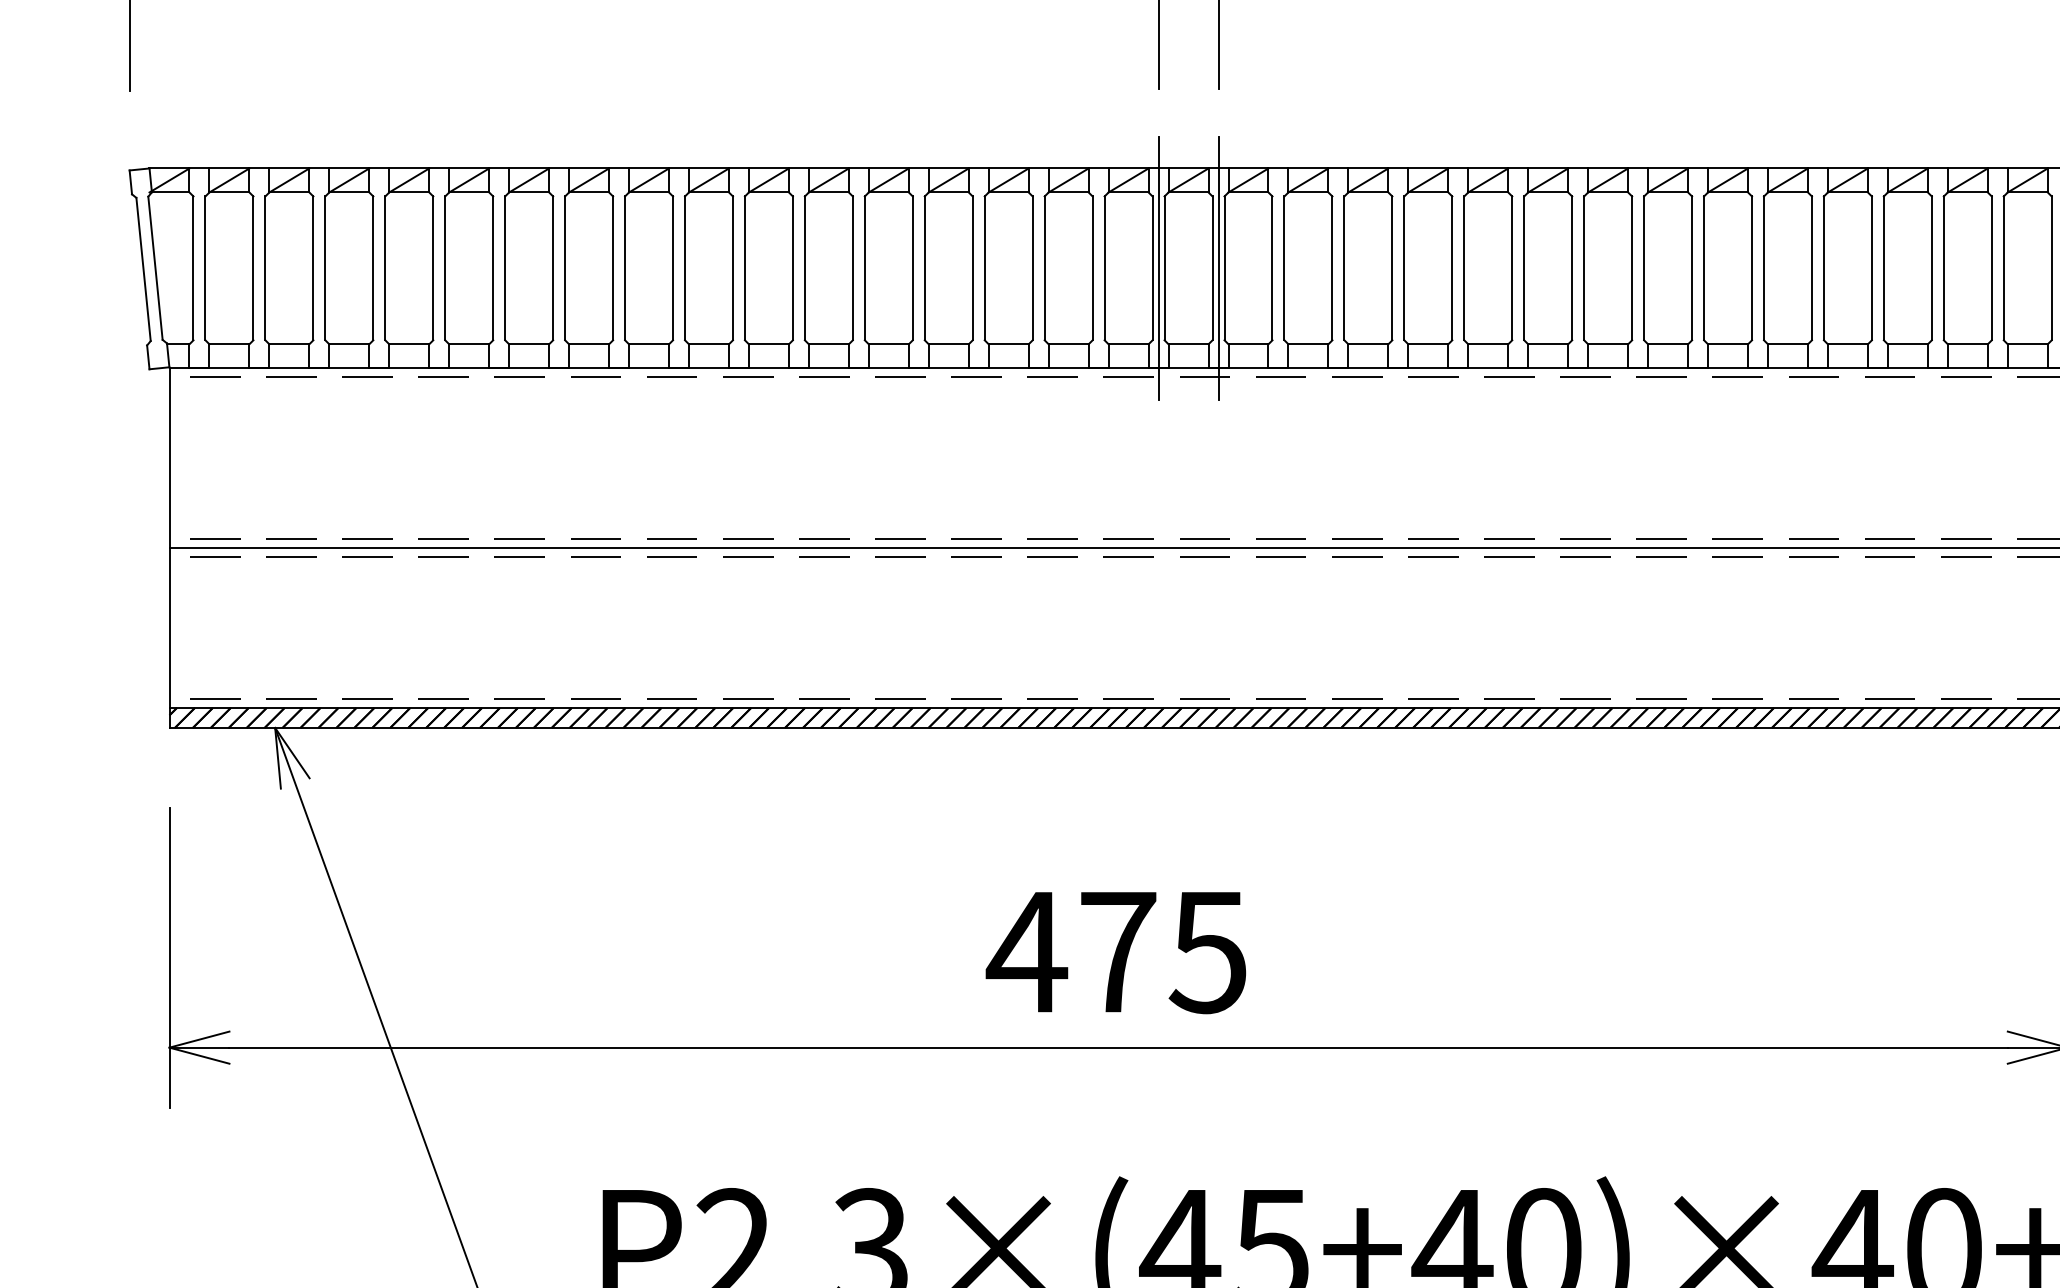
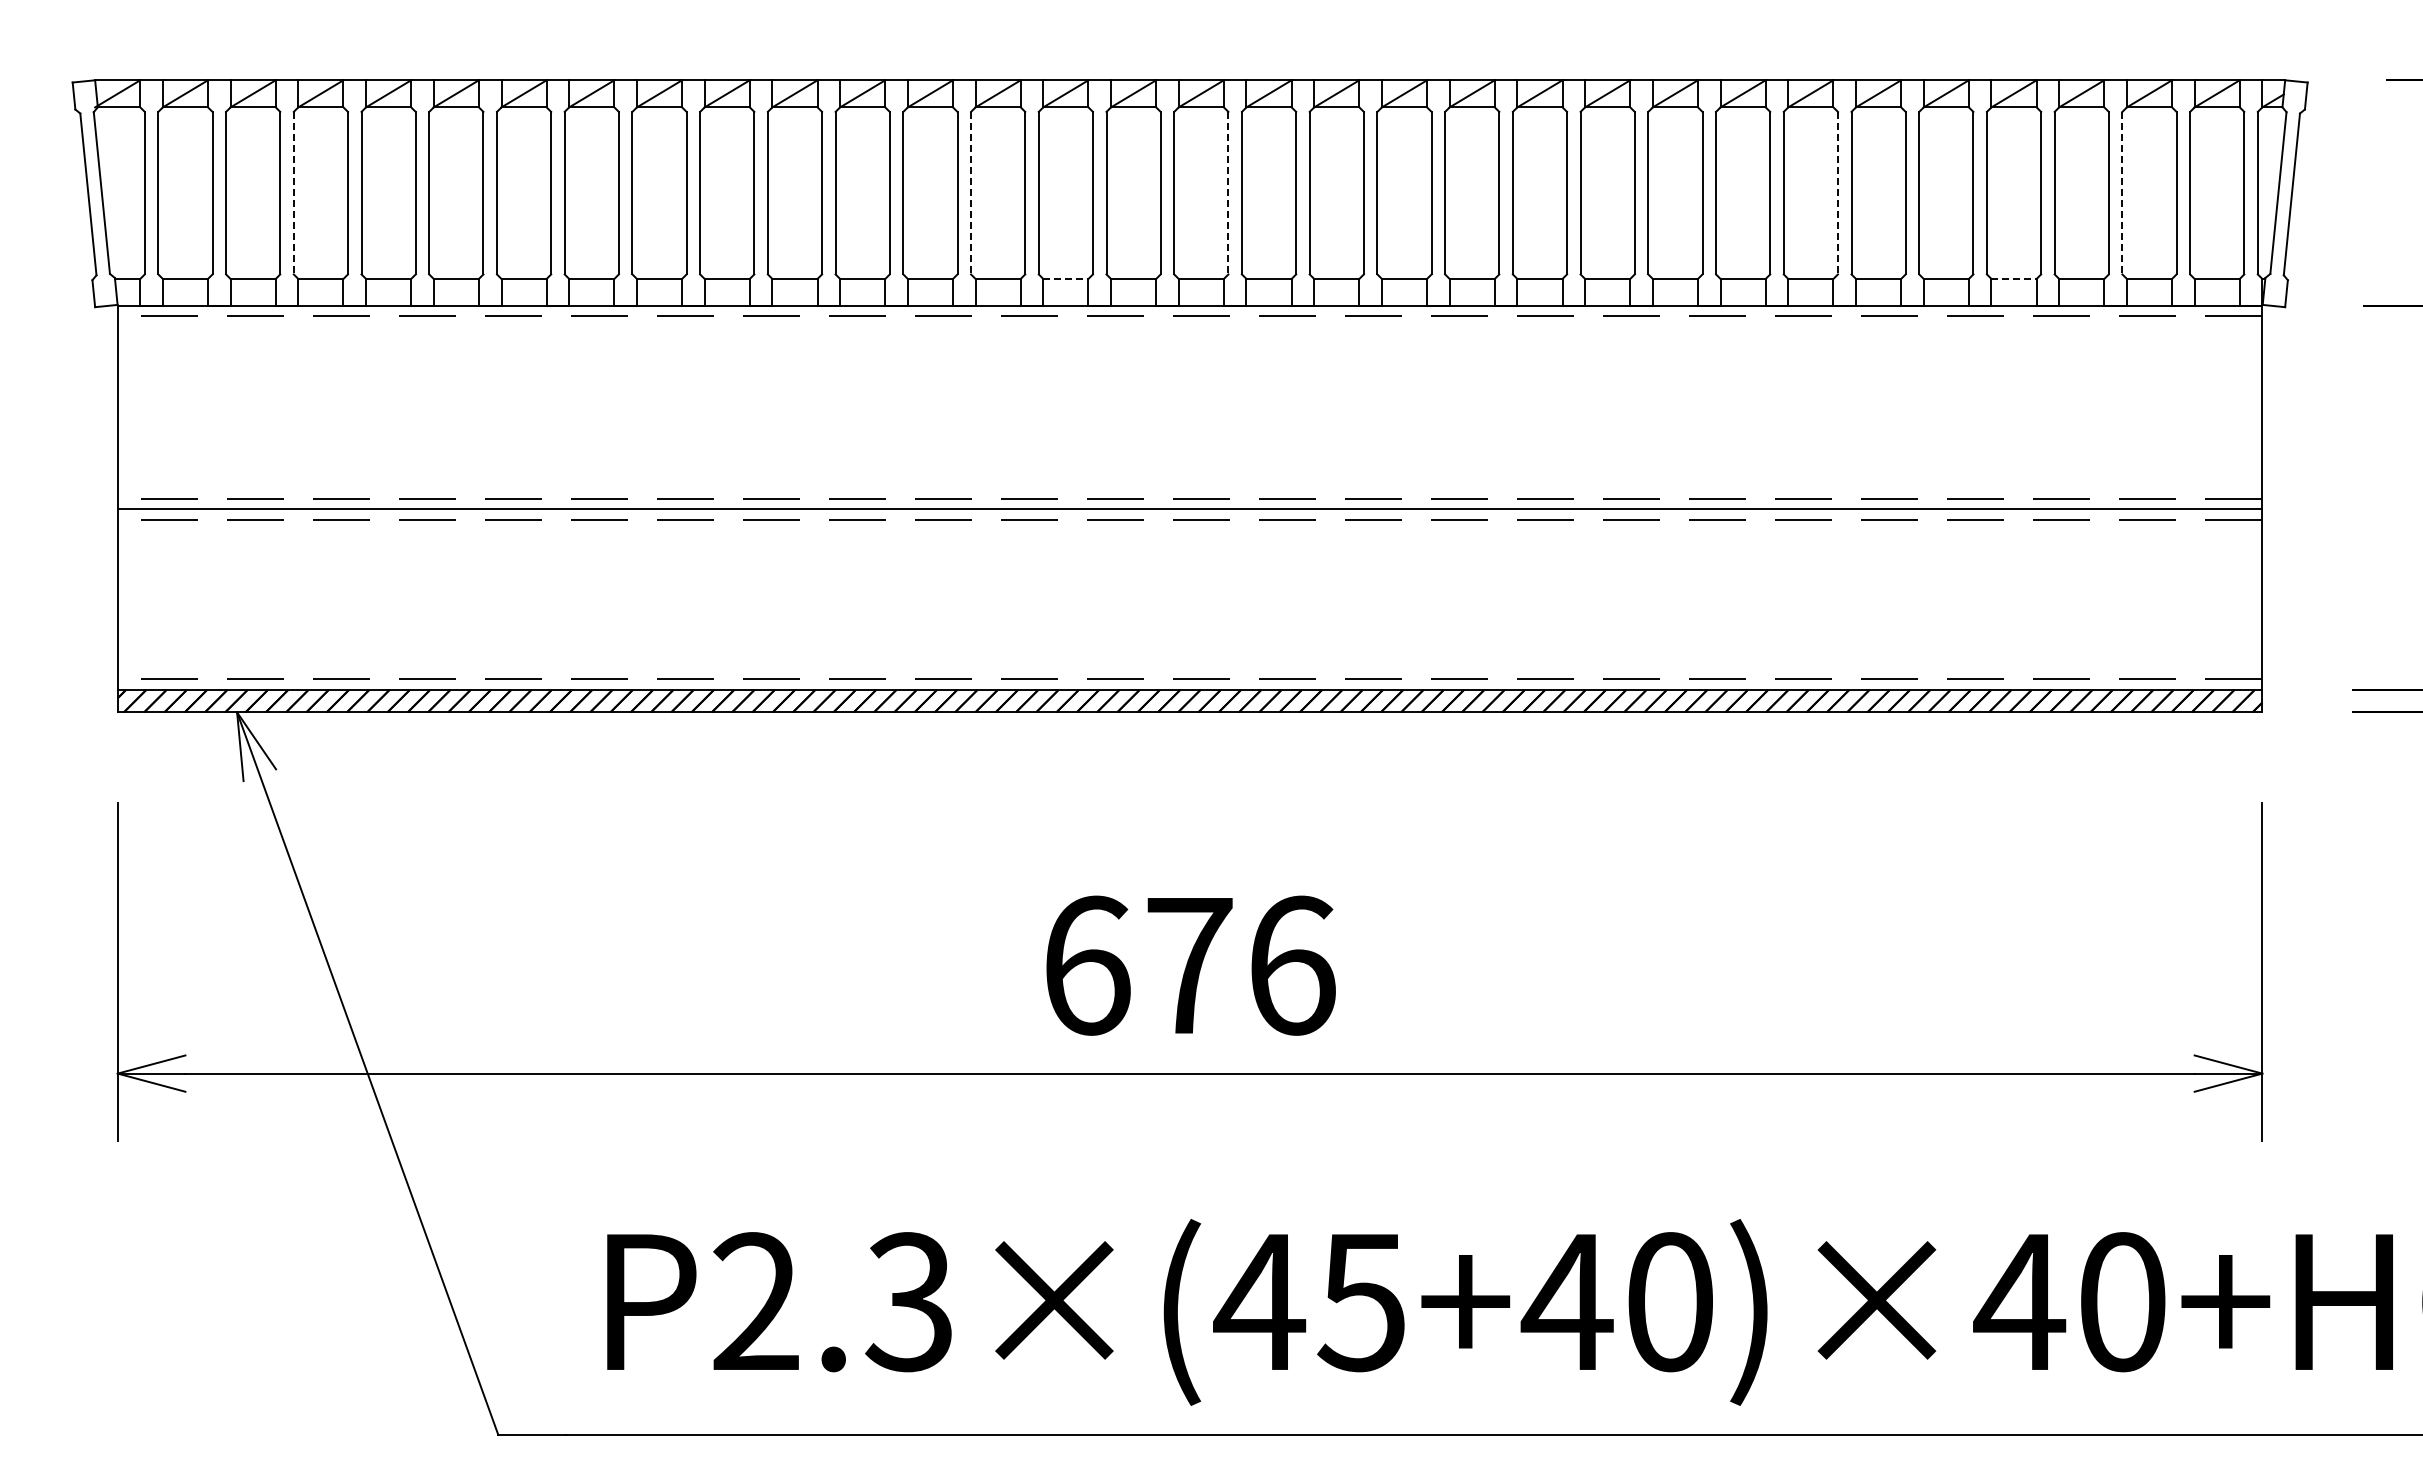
line: (325, 268) -> (293, 193), solid -> dashed
line: (925, 268) -> (971, 193), solid -> dashed
line: (1152, 268) -> (1228, 193), solid -> dashed
line: (1158, 268) -> (1235, 193), removed
line: (1218, 268) -> (1302, 193), removed
line: (1691, 268) -> (1837, 193), solid -> dashed
line: (1943, 268) -> (2122, 193), solid -> dashed
line: (1008, 343) -> (1065, 278), solid -> dashed
line: (1848, 343) -> (2014, 278), solid -> dashed
text: (1116, 951) -> (1187, 965), 475 -> 676

